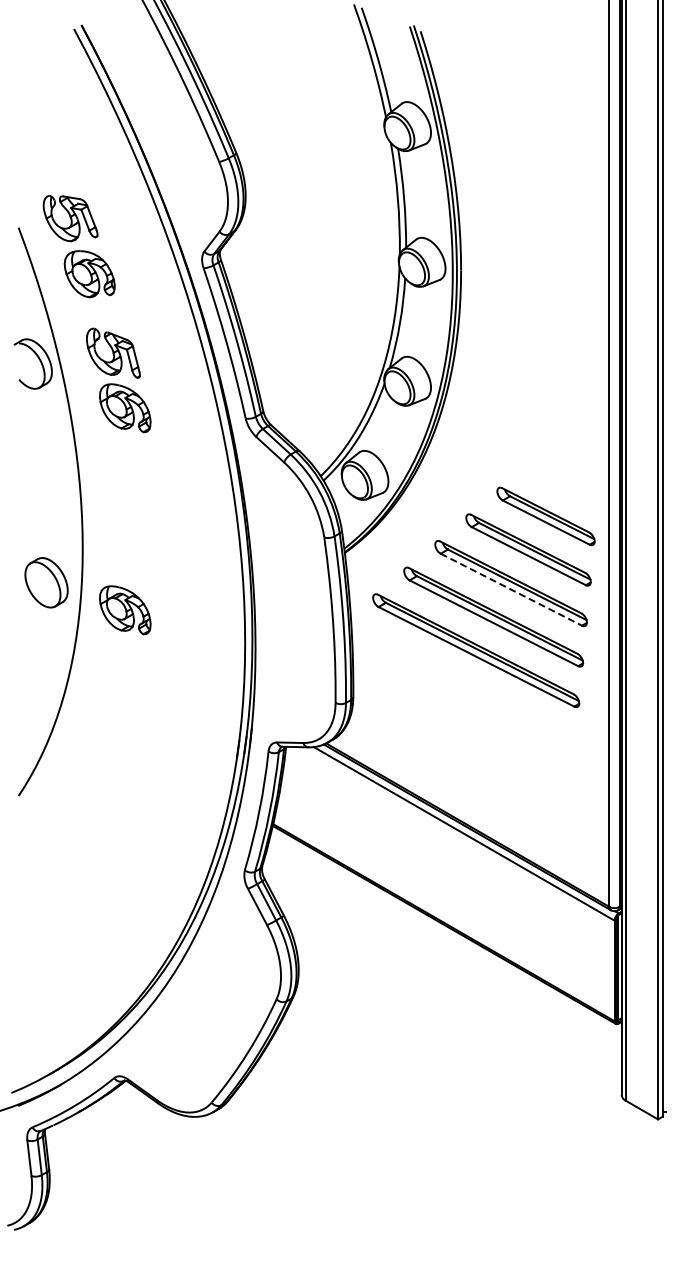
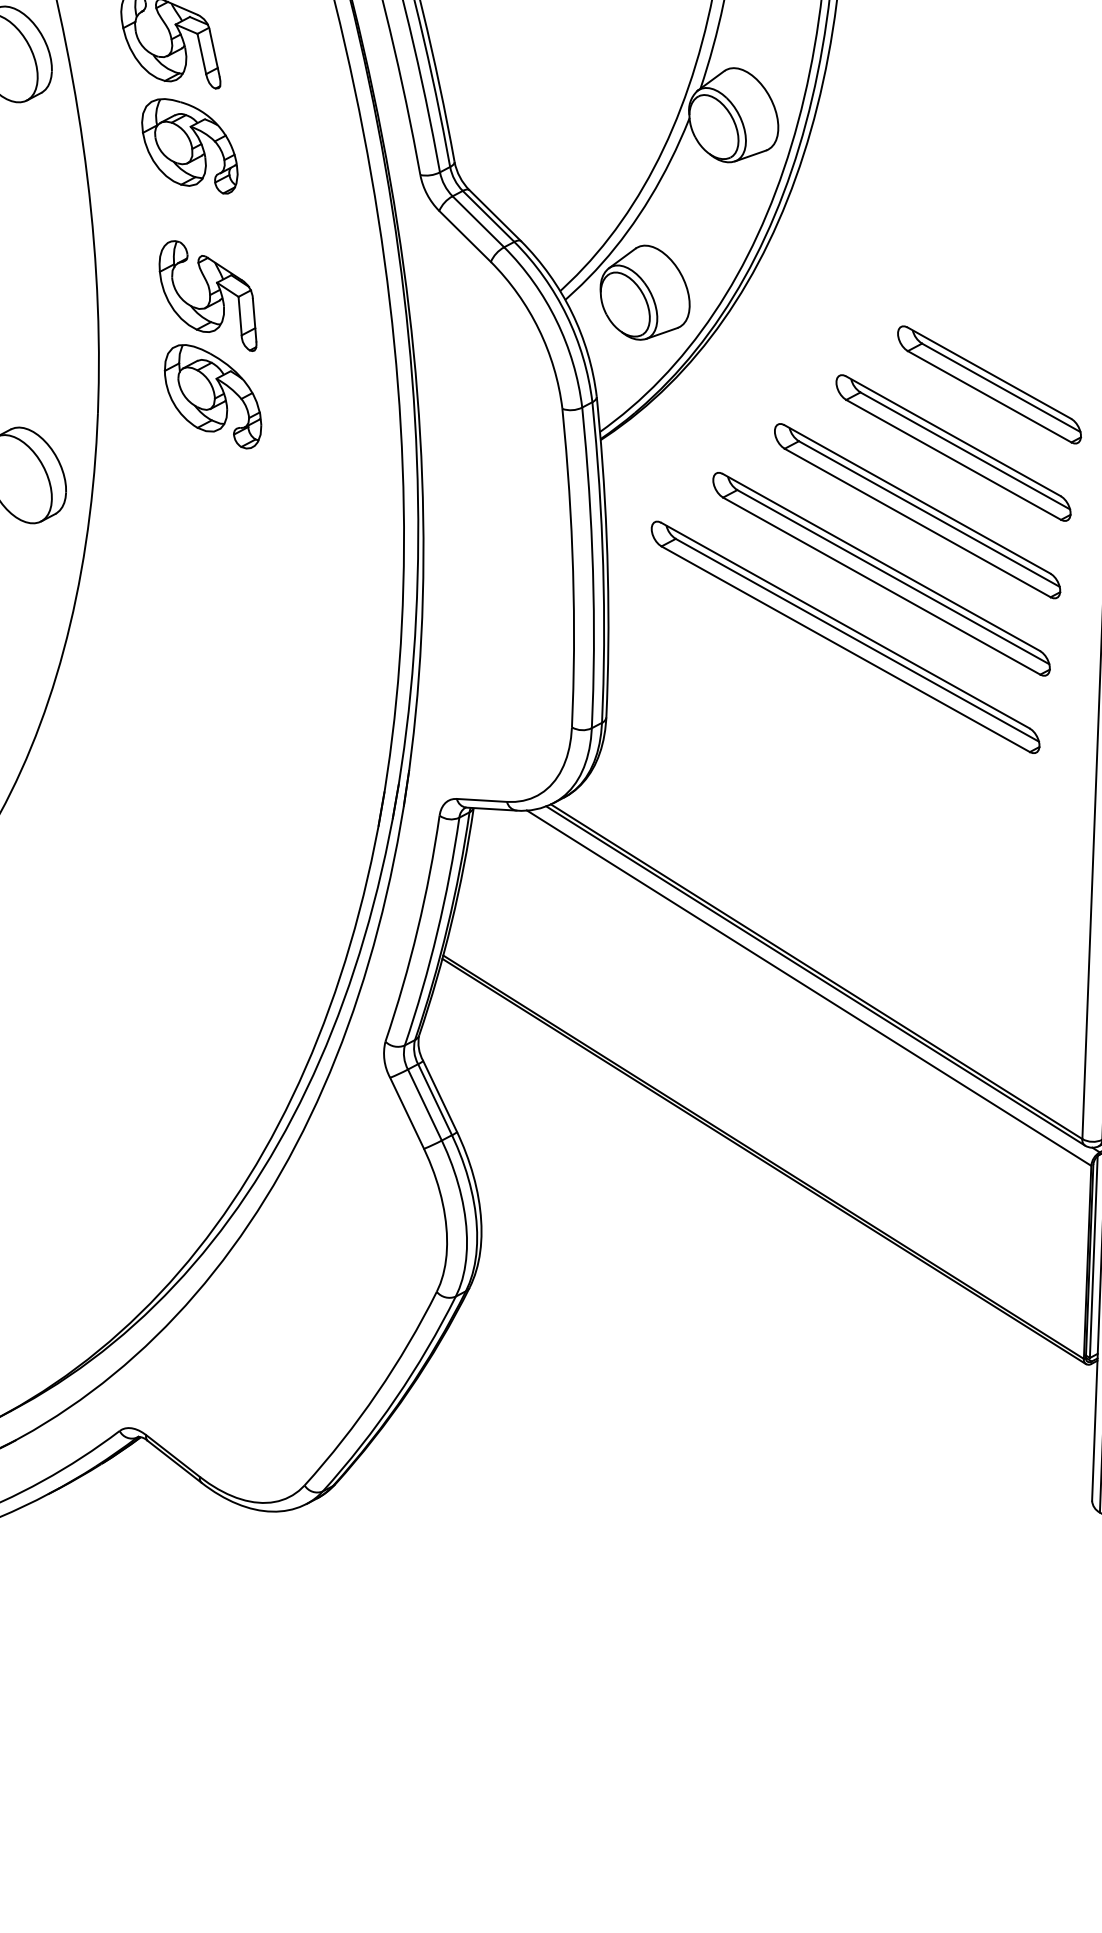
part: (139, 511) -> (209, 345), added
line: (511, 589) -> (917, 522), dashed -> solid
part: (125, 610) -> (175, 534), removed

